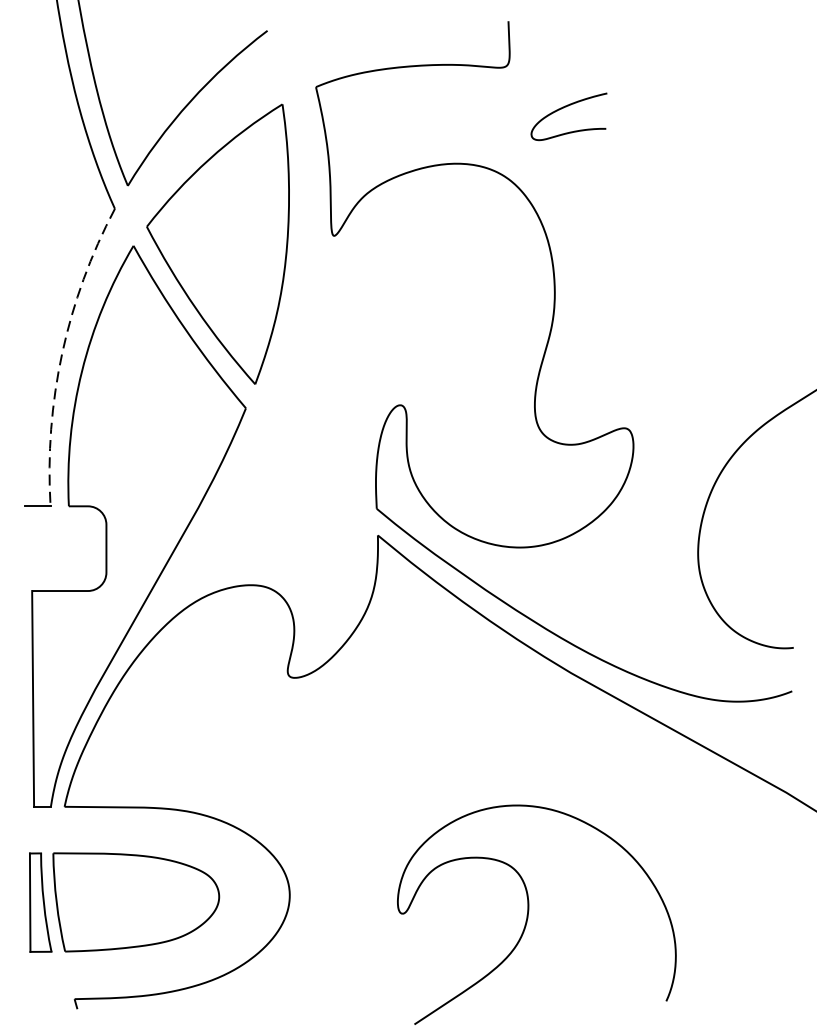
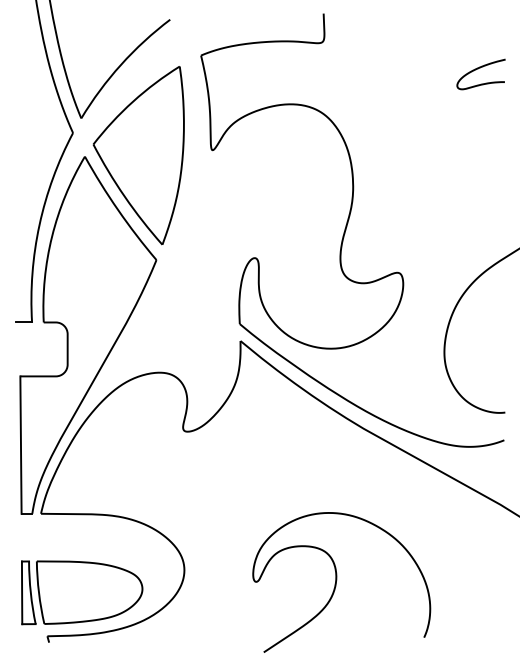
curve: (564, 109) -> (478, 69), moved
arc: (62, 352) -> (39, 224), dashed -> solid
part: (125, 902) -> (82, 592), moved

